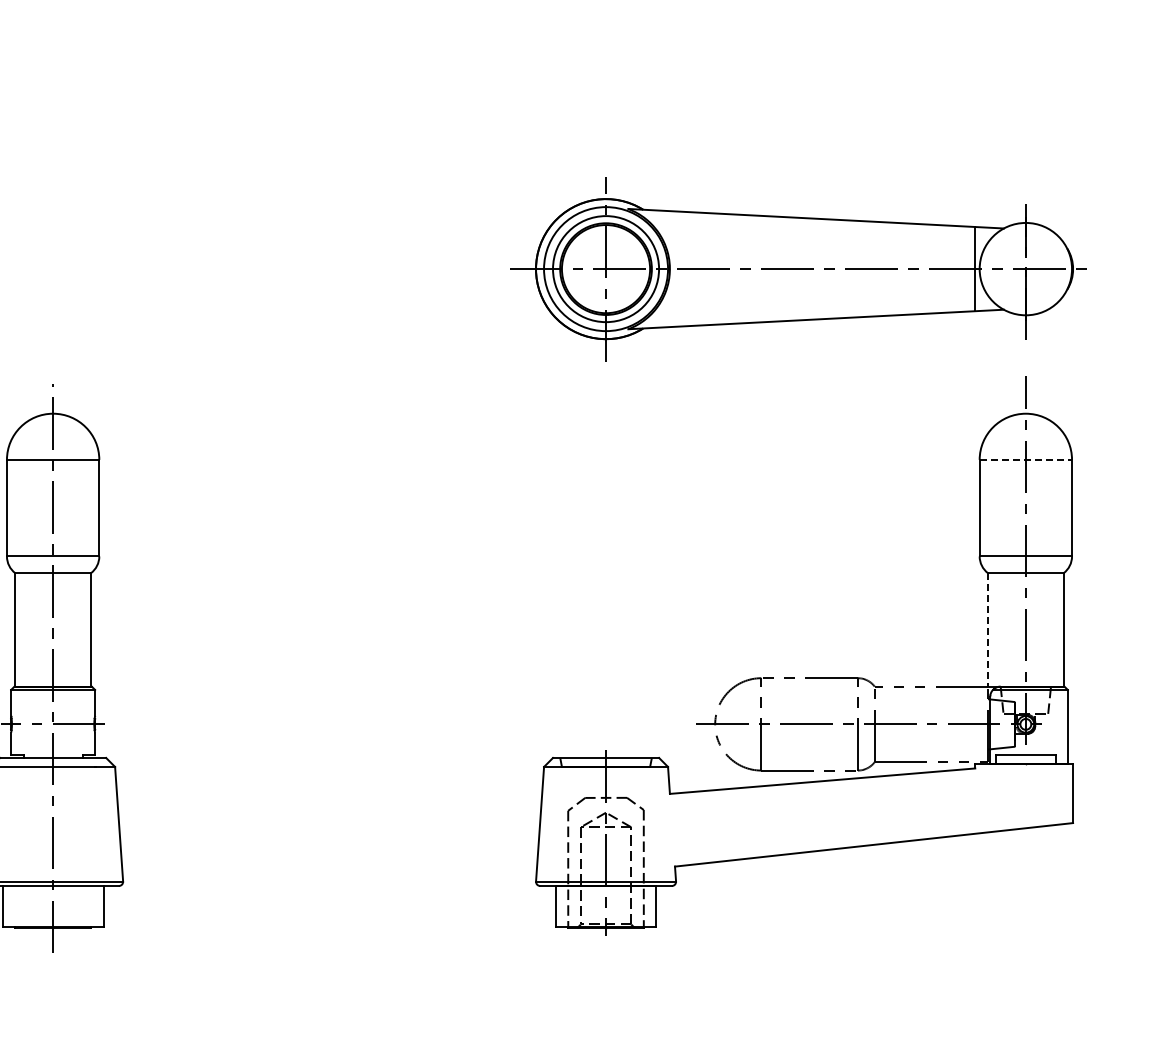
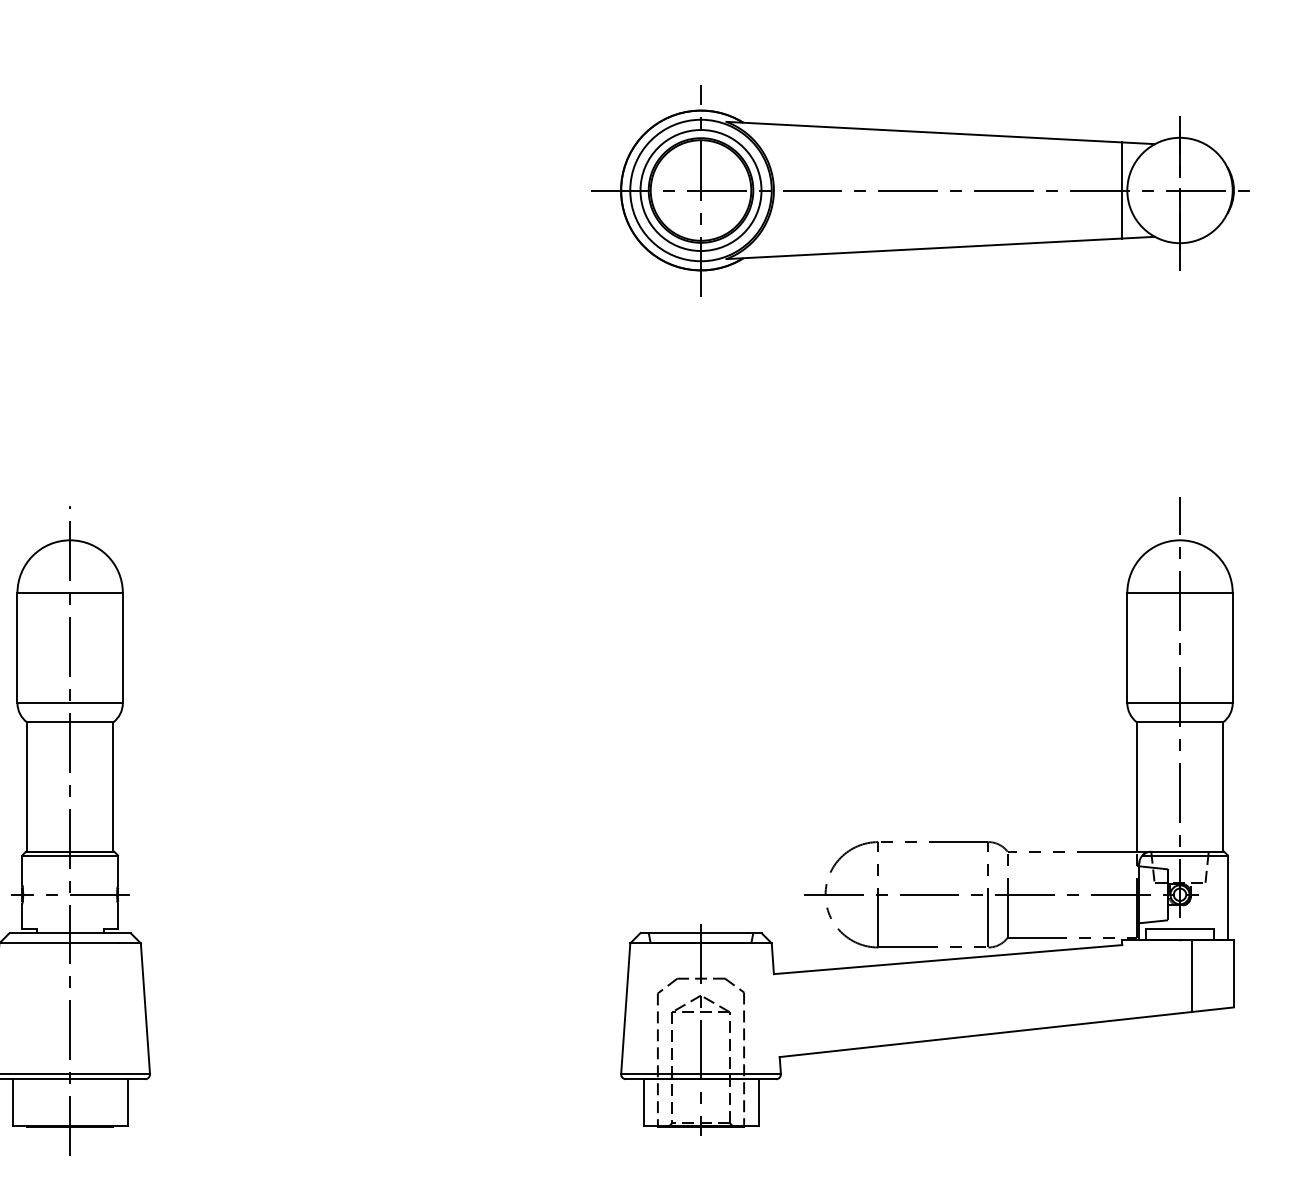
part: (798, 269) -> (920, 190), moved
line: (1026, 459) -> (1180, 592), dashed -> solid
line: (988, 629) -> (1137, 786), dashed -> solid
line: (1036, 795) -> (1192, 975), added

